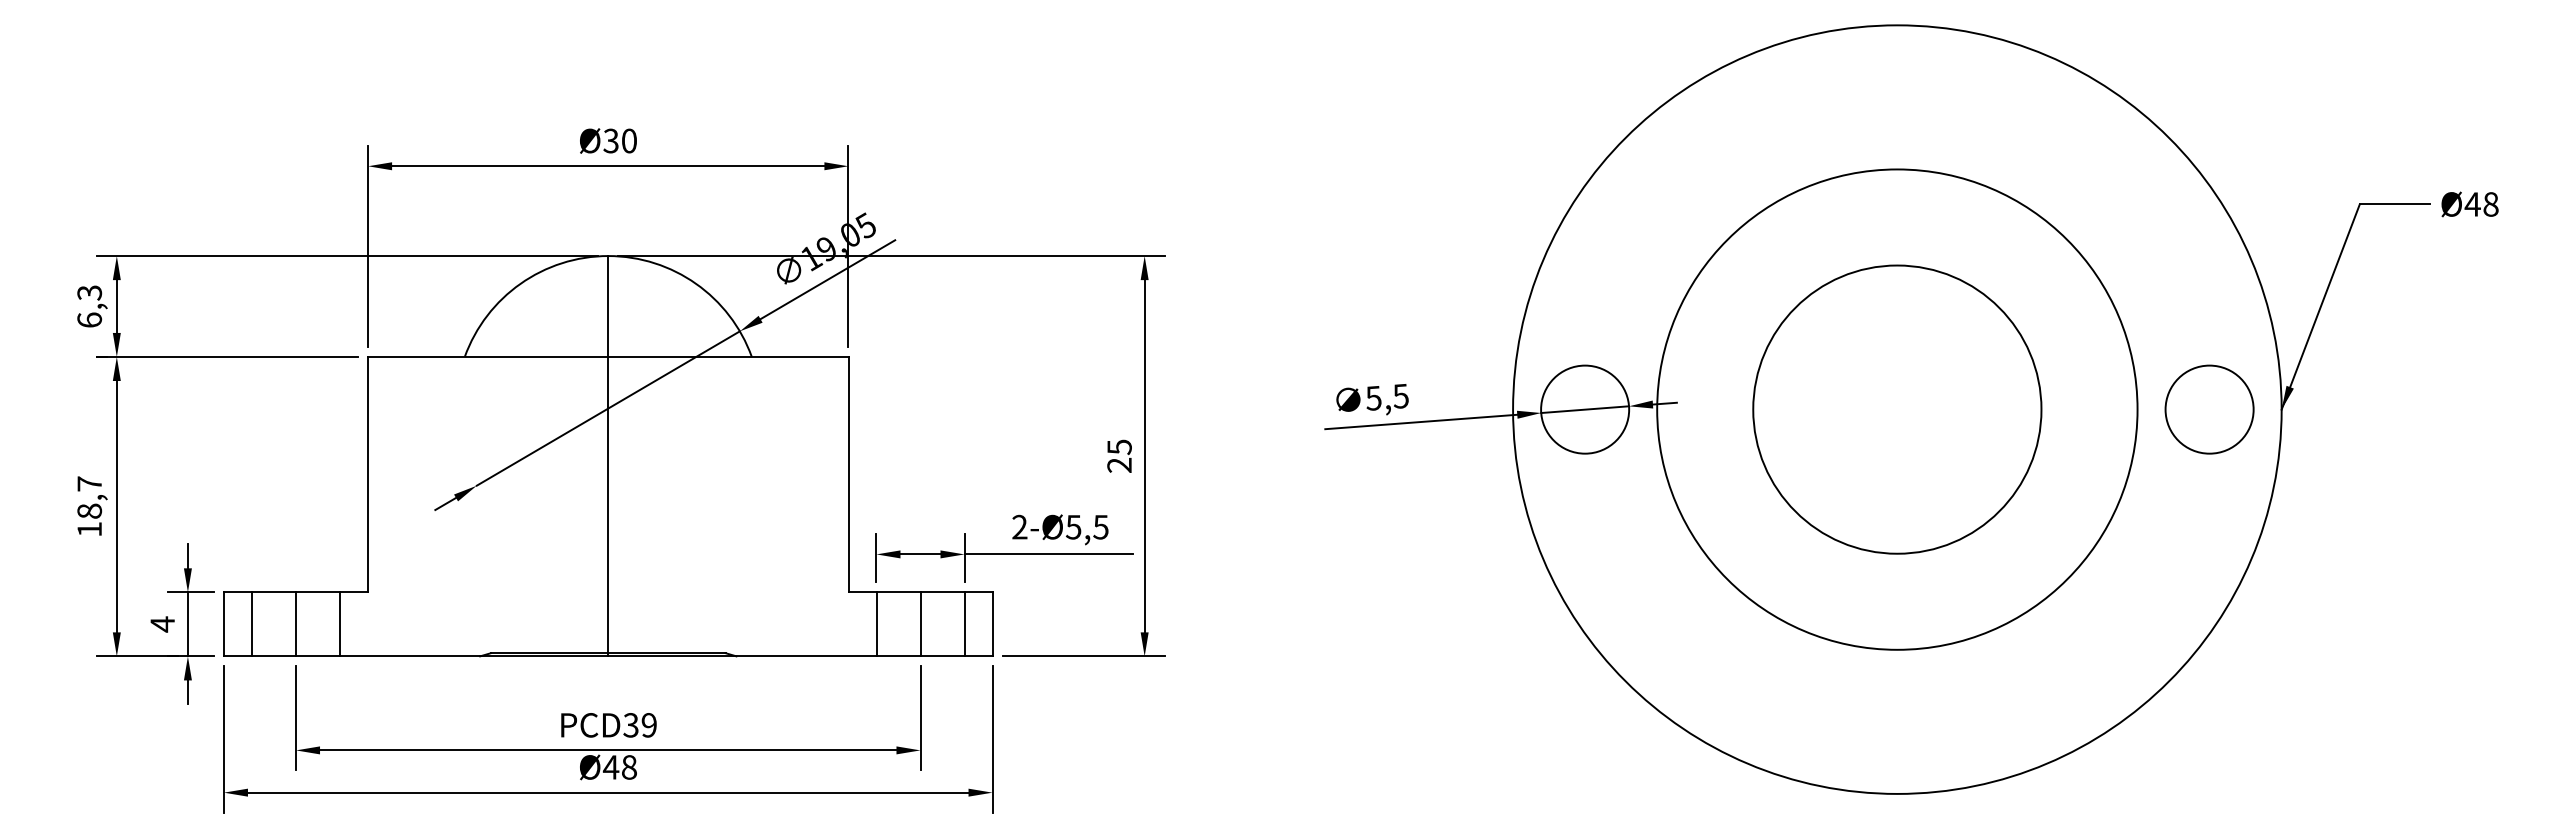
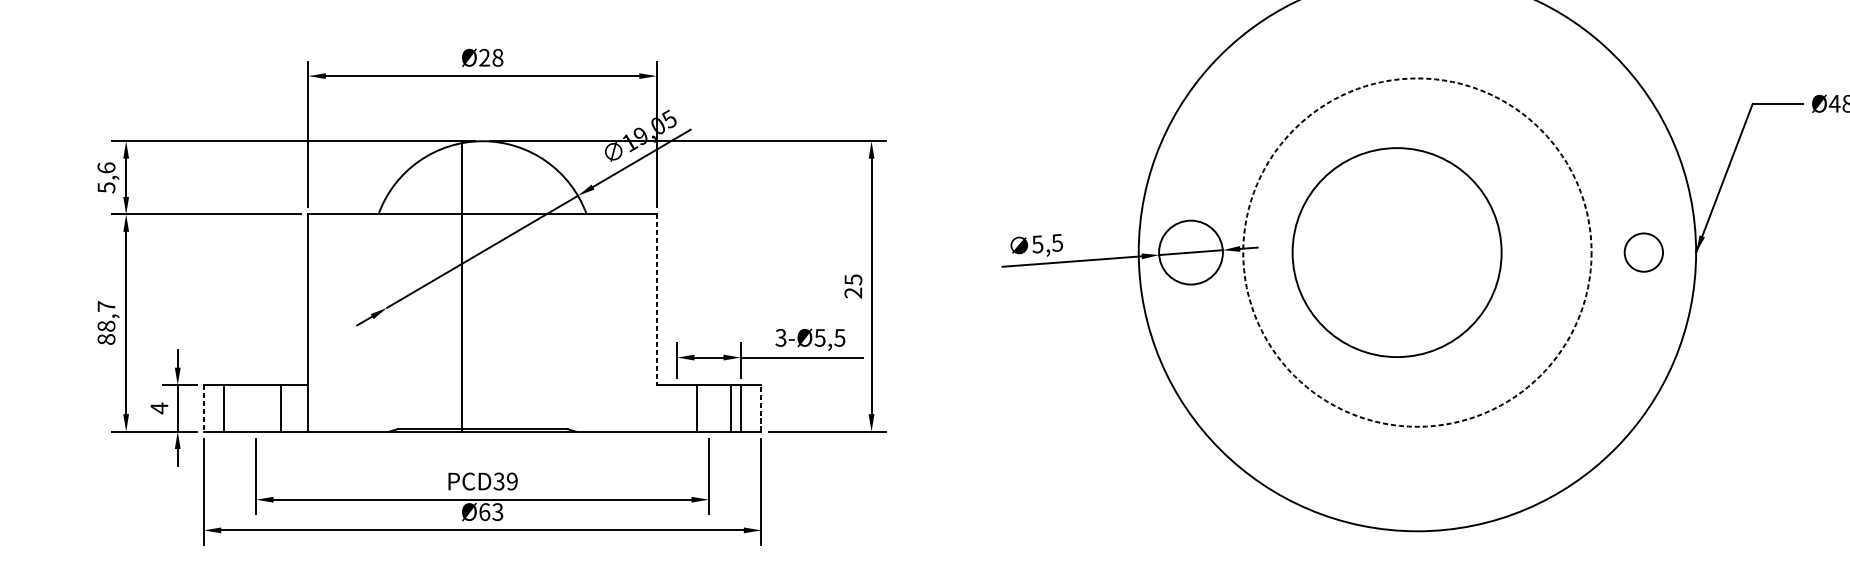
text: (619, 141) -> (490, 58), Ø30 -> Ø28
text: (89, 306) -> (106, 177), 6,3 -> 5,6
circle: (1897, 409) -> (1397, 252), moved
circle: (1897, 409) -> (1417, 252), solid -> dashed
circle: (2209, 409) -> (1643, 252), size x0.6
line: (608, 456) -> (461, 286), moved
line: (848, 474) -> (656, 299), solid -> dashed
text: (1019, 527) -> (780, 338), 2-Ø5,5 -> 3-Ø5,5
text: (89, 528) -> (106, 338), 18,7 -> 88,7
line: (992, 623) -> (761, 407), solid -> dashed
line: (224, 624) -> (204, 408), solid -> dashed
line: (296, 624) -> (281, 408), moved
line: (340, 624) -> (307, 408), moved
line: (876, 624) -> (697, 408), moved
line: (920, 624) -> (730, 408), moved
text: (619, 767) -> (490, 512), Ø48 -> Ø63

